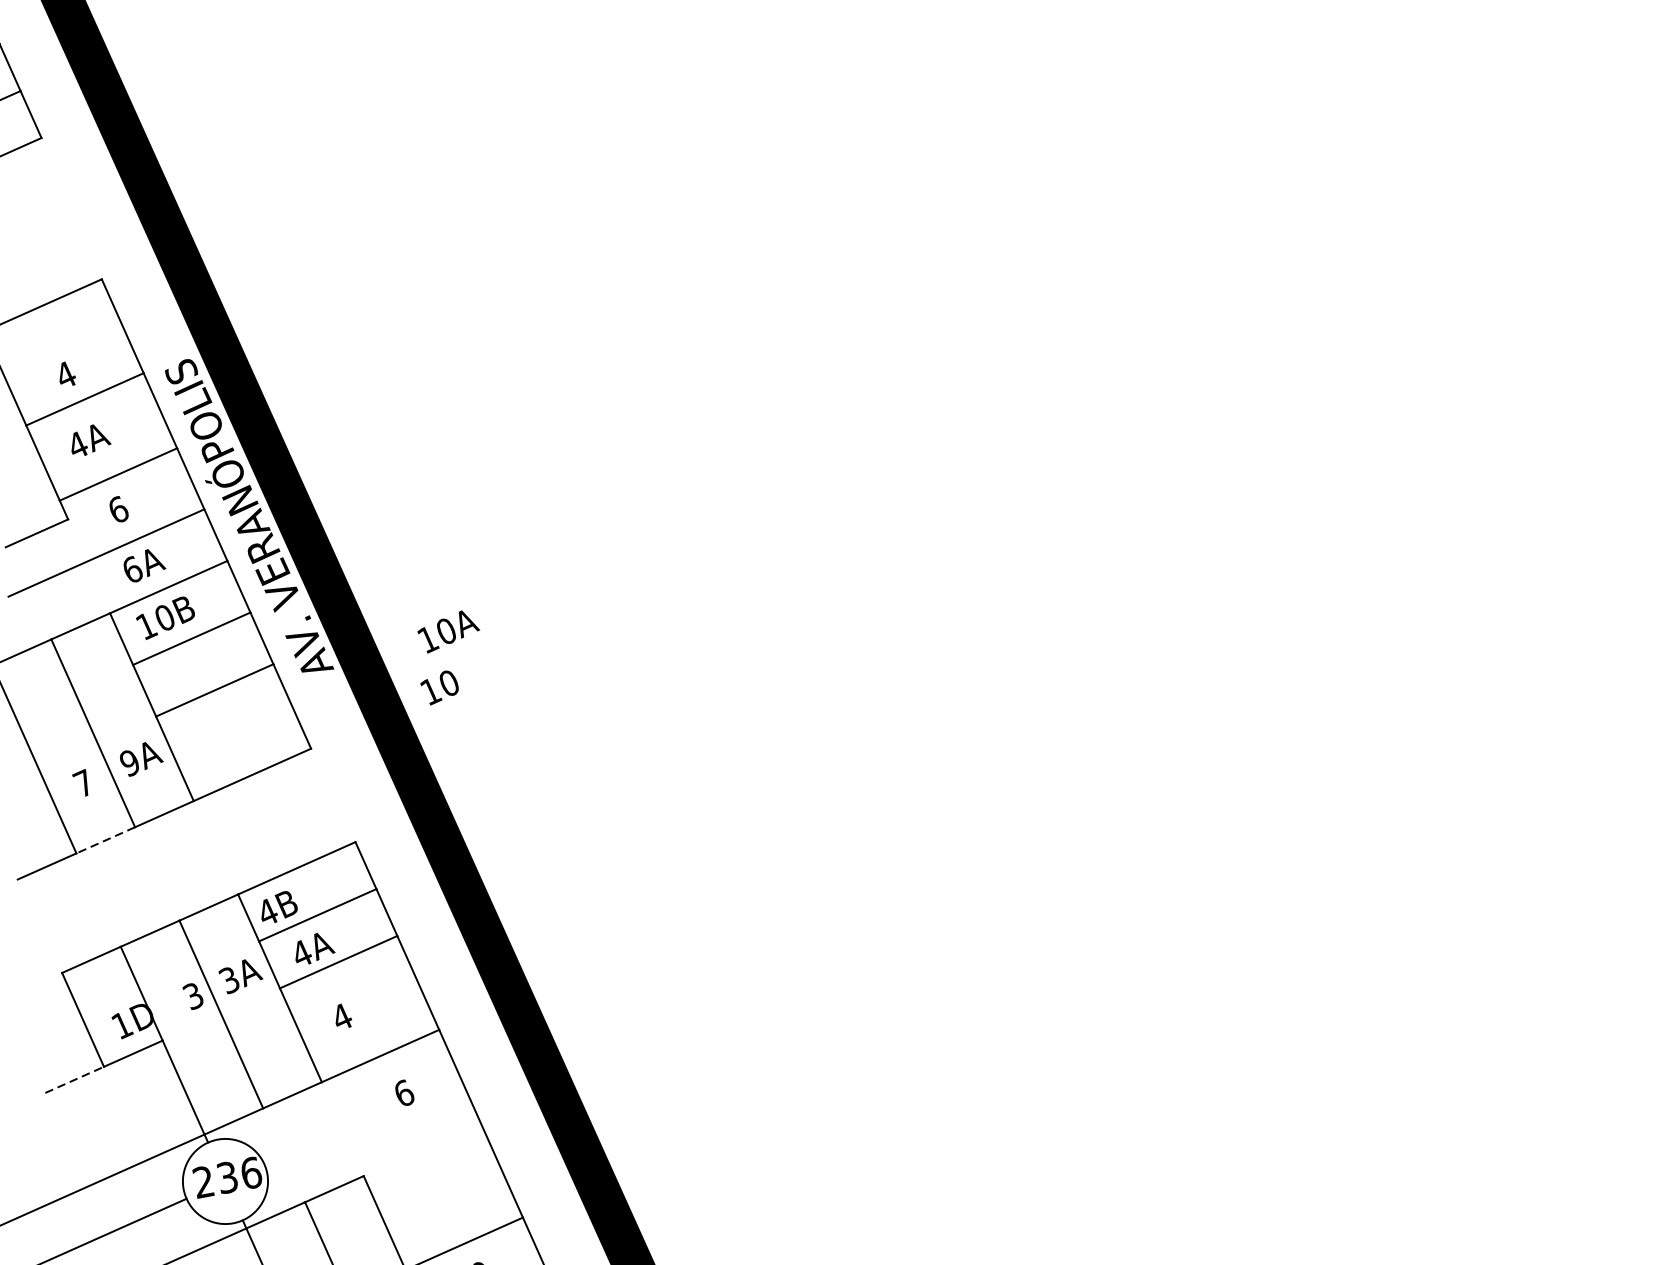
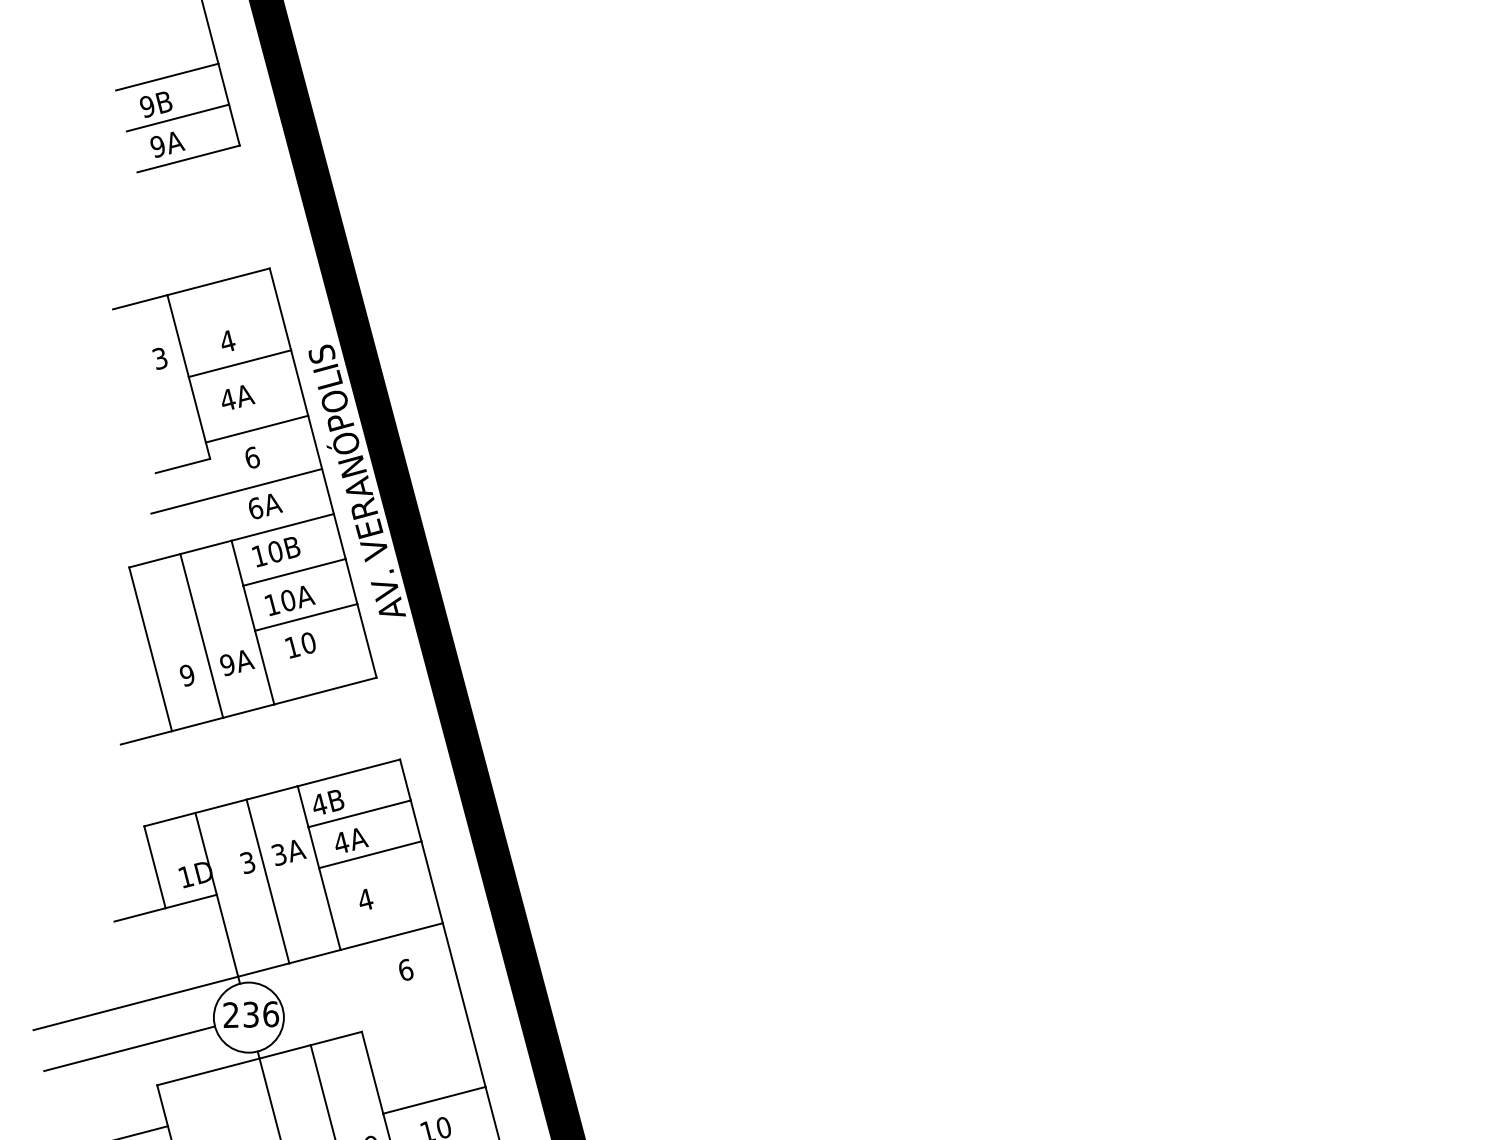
text: (447, 630) -> (289, 600), moved
text: (440, 687) -> (300, 645), moved
text: (82, 782) -> (186, 674), 7 -> 9
line: (105, 840) -> (197, 724), dashed -> solid
line: (75, 1079) -> (140, 914), dashed -> solid

